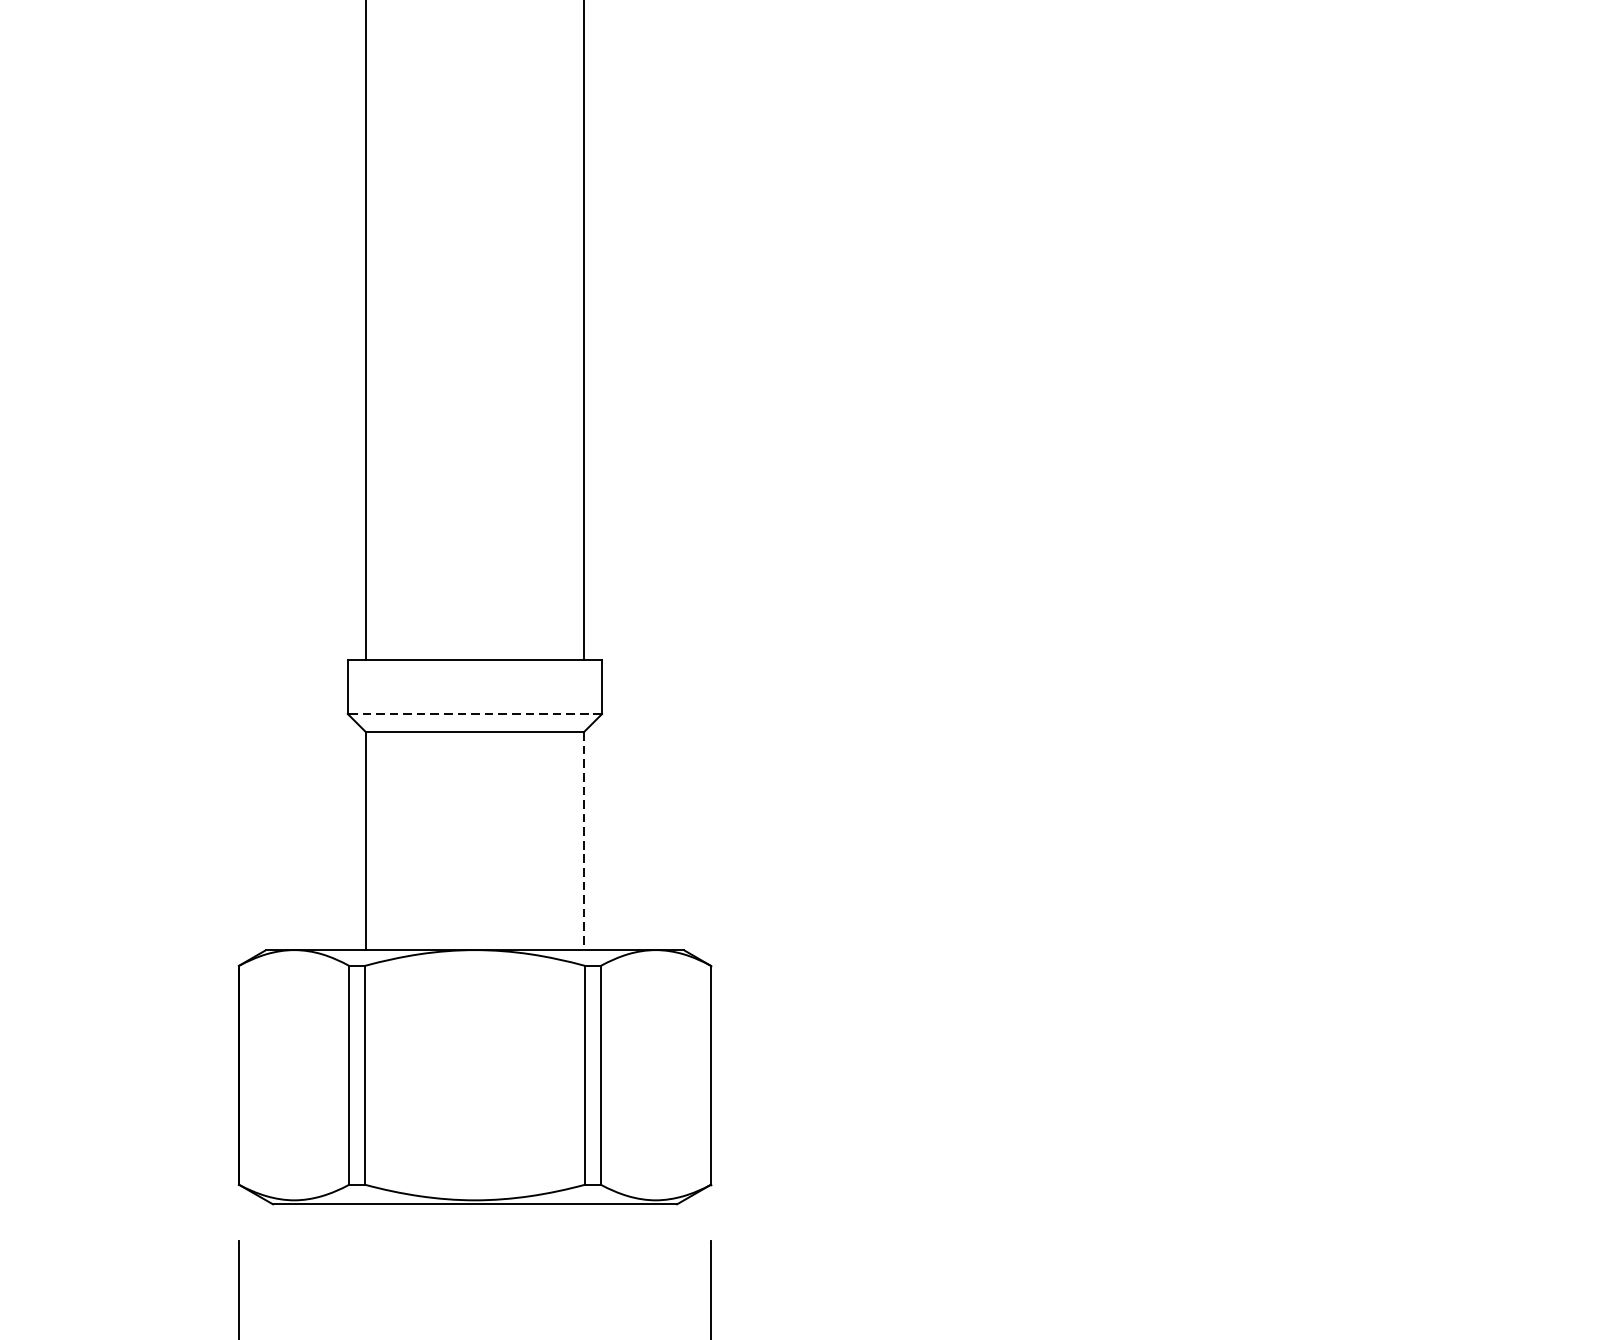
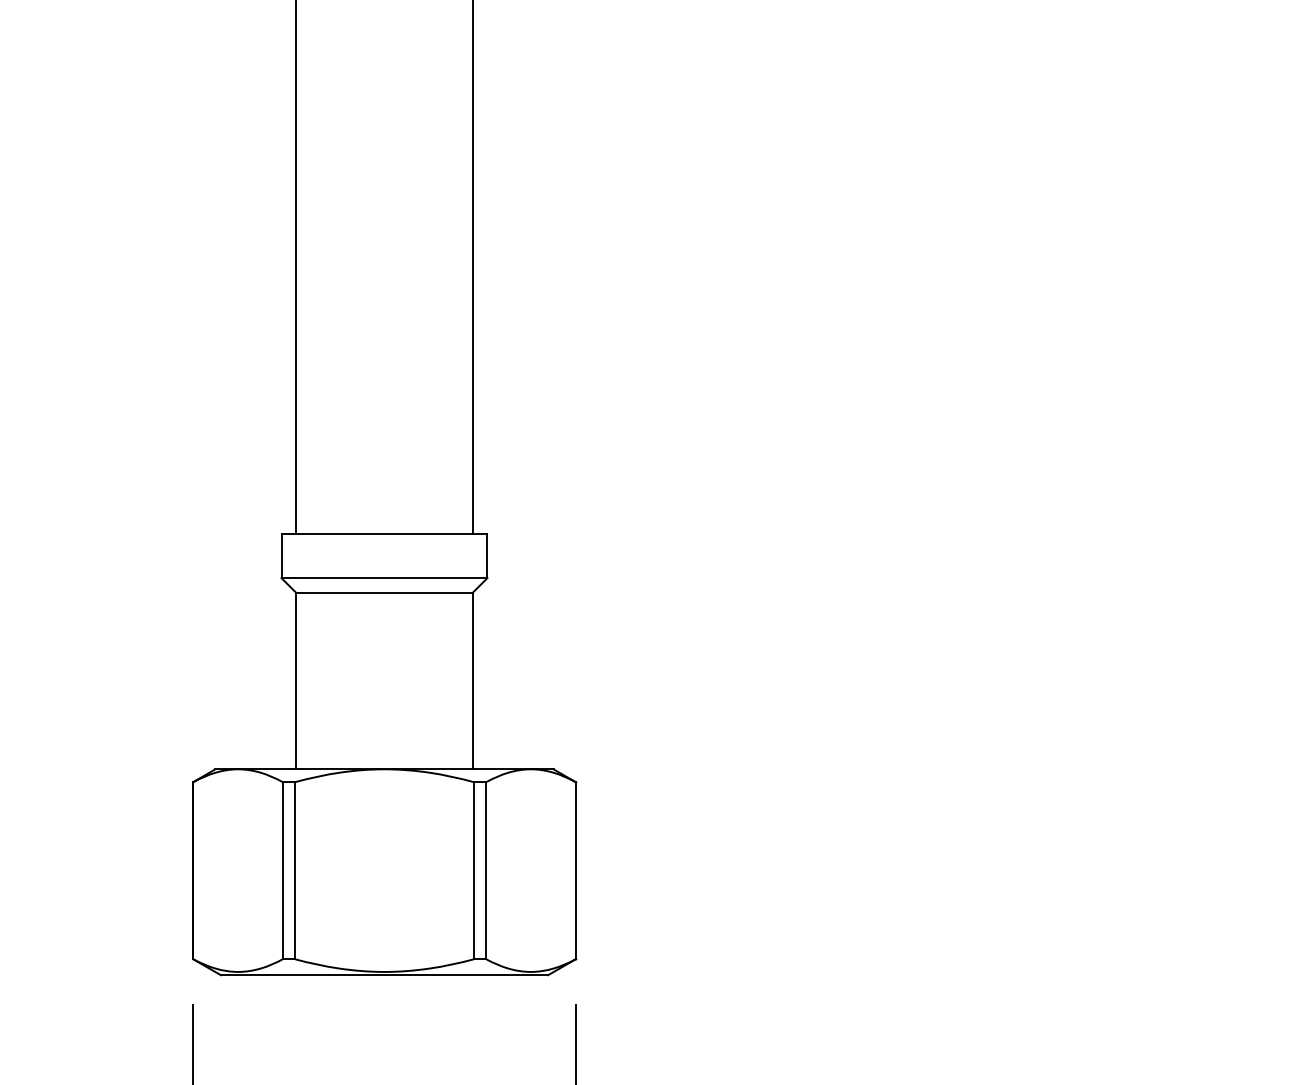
line: (474, 714) -> (384, 578), dashed -> solid
line: (583, 841) -> (472, 681), dashed -> solid

